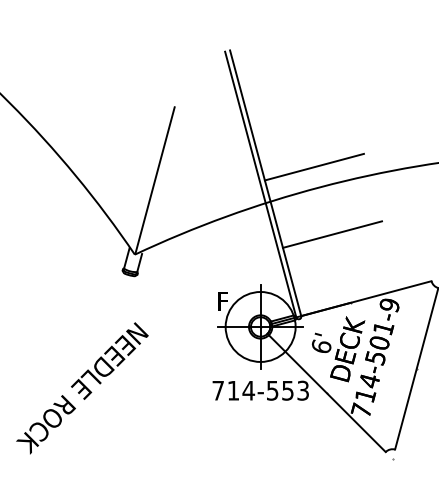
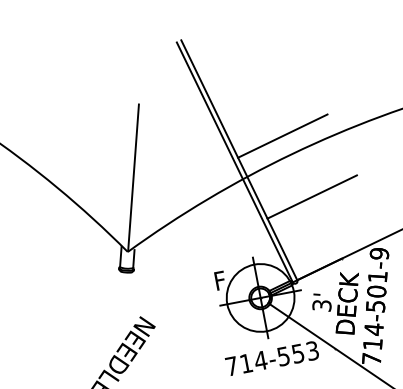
text: (321, 346) -> (322, 305), 6' -> 3'

